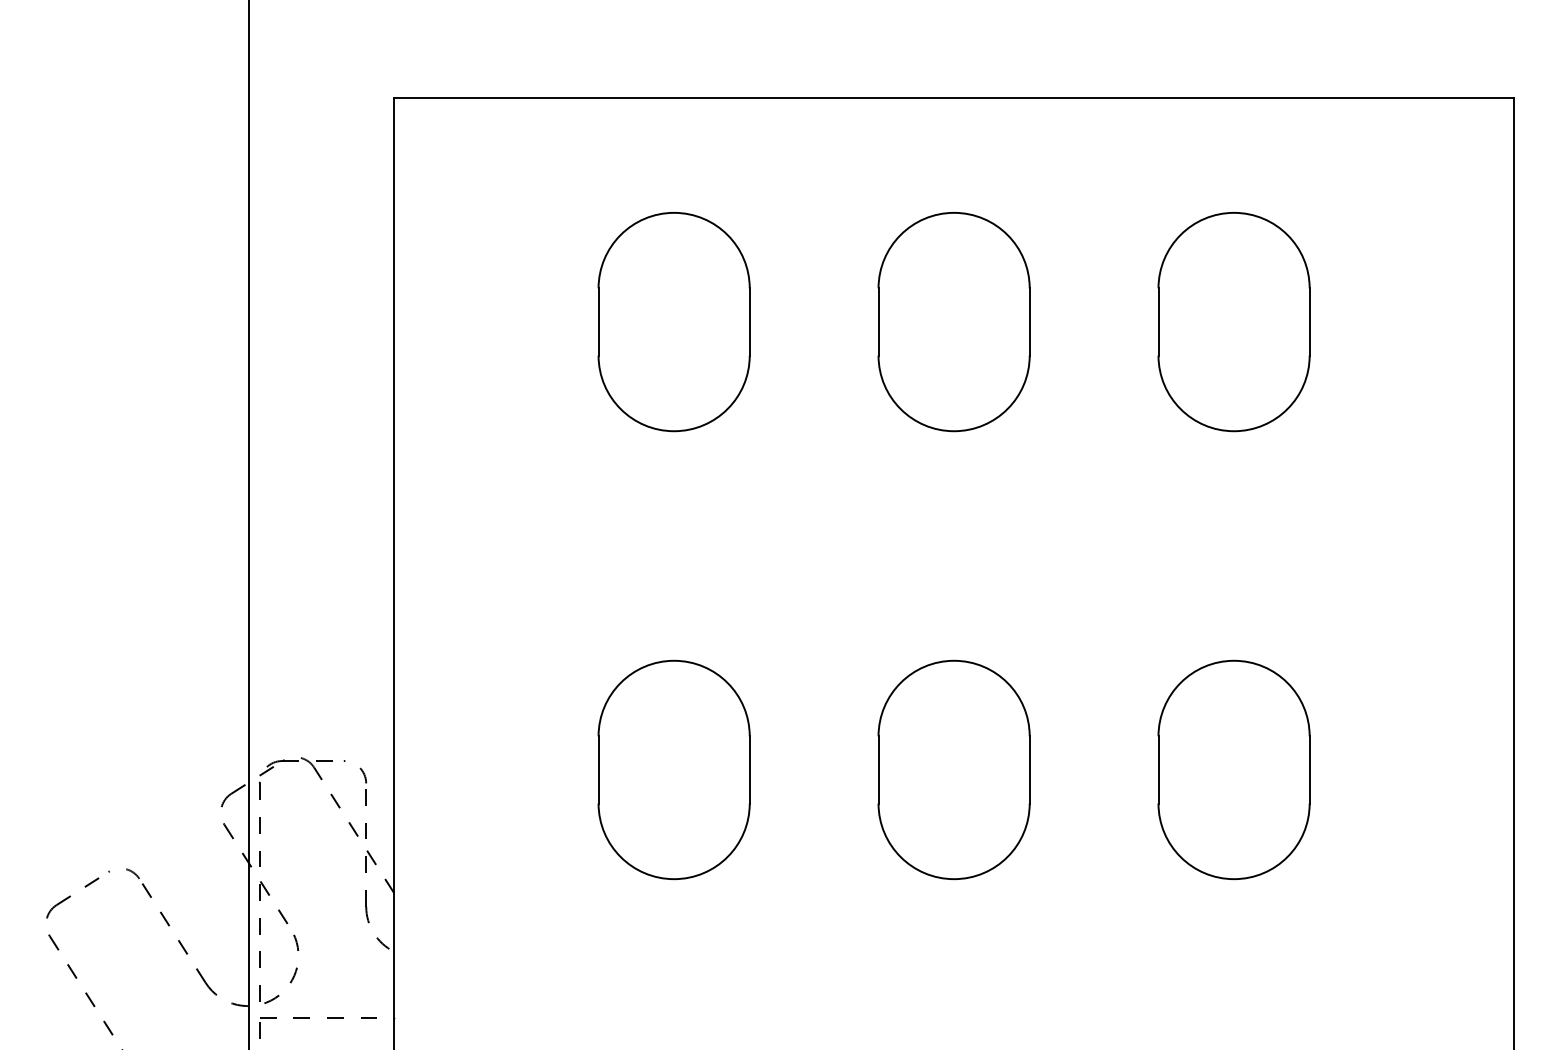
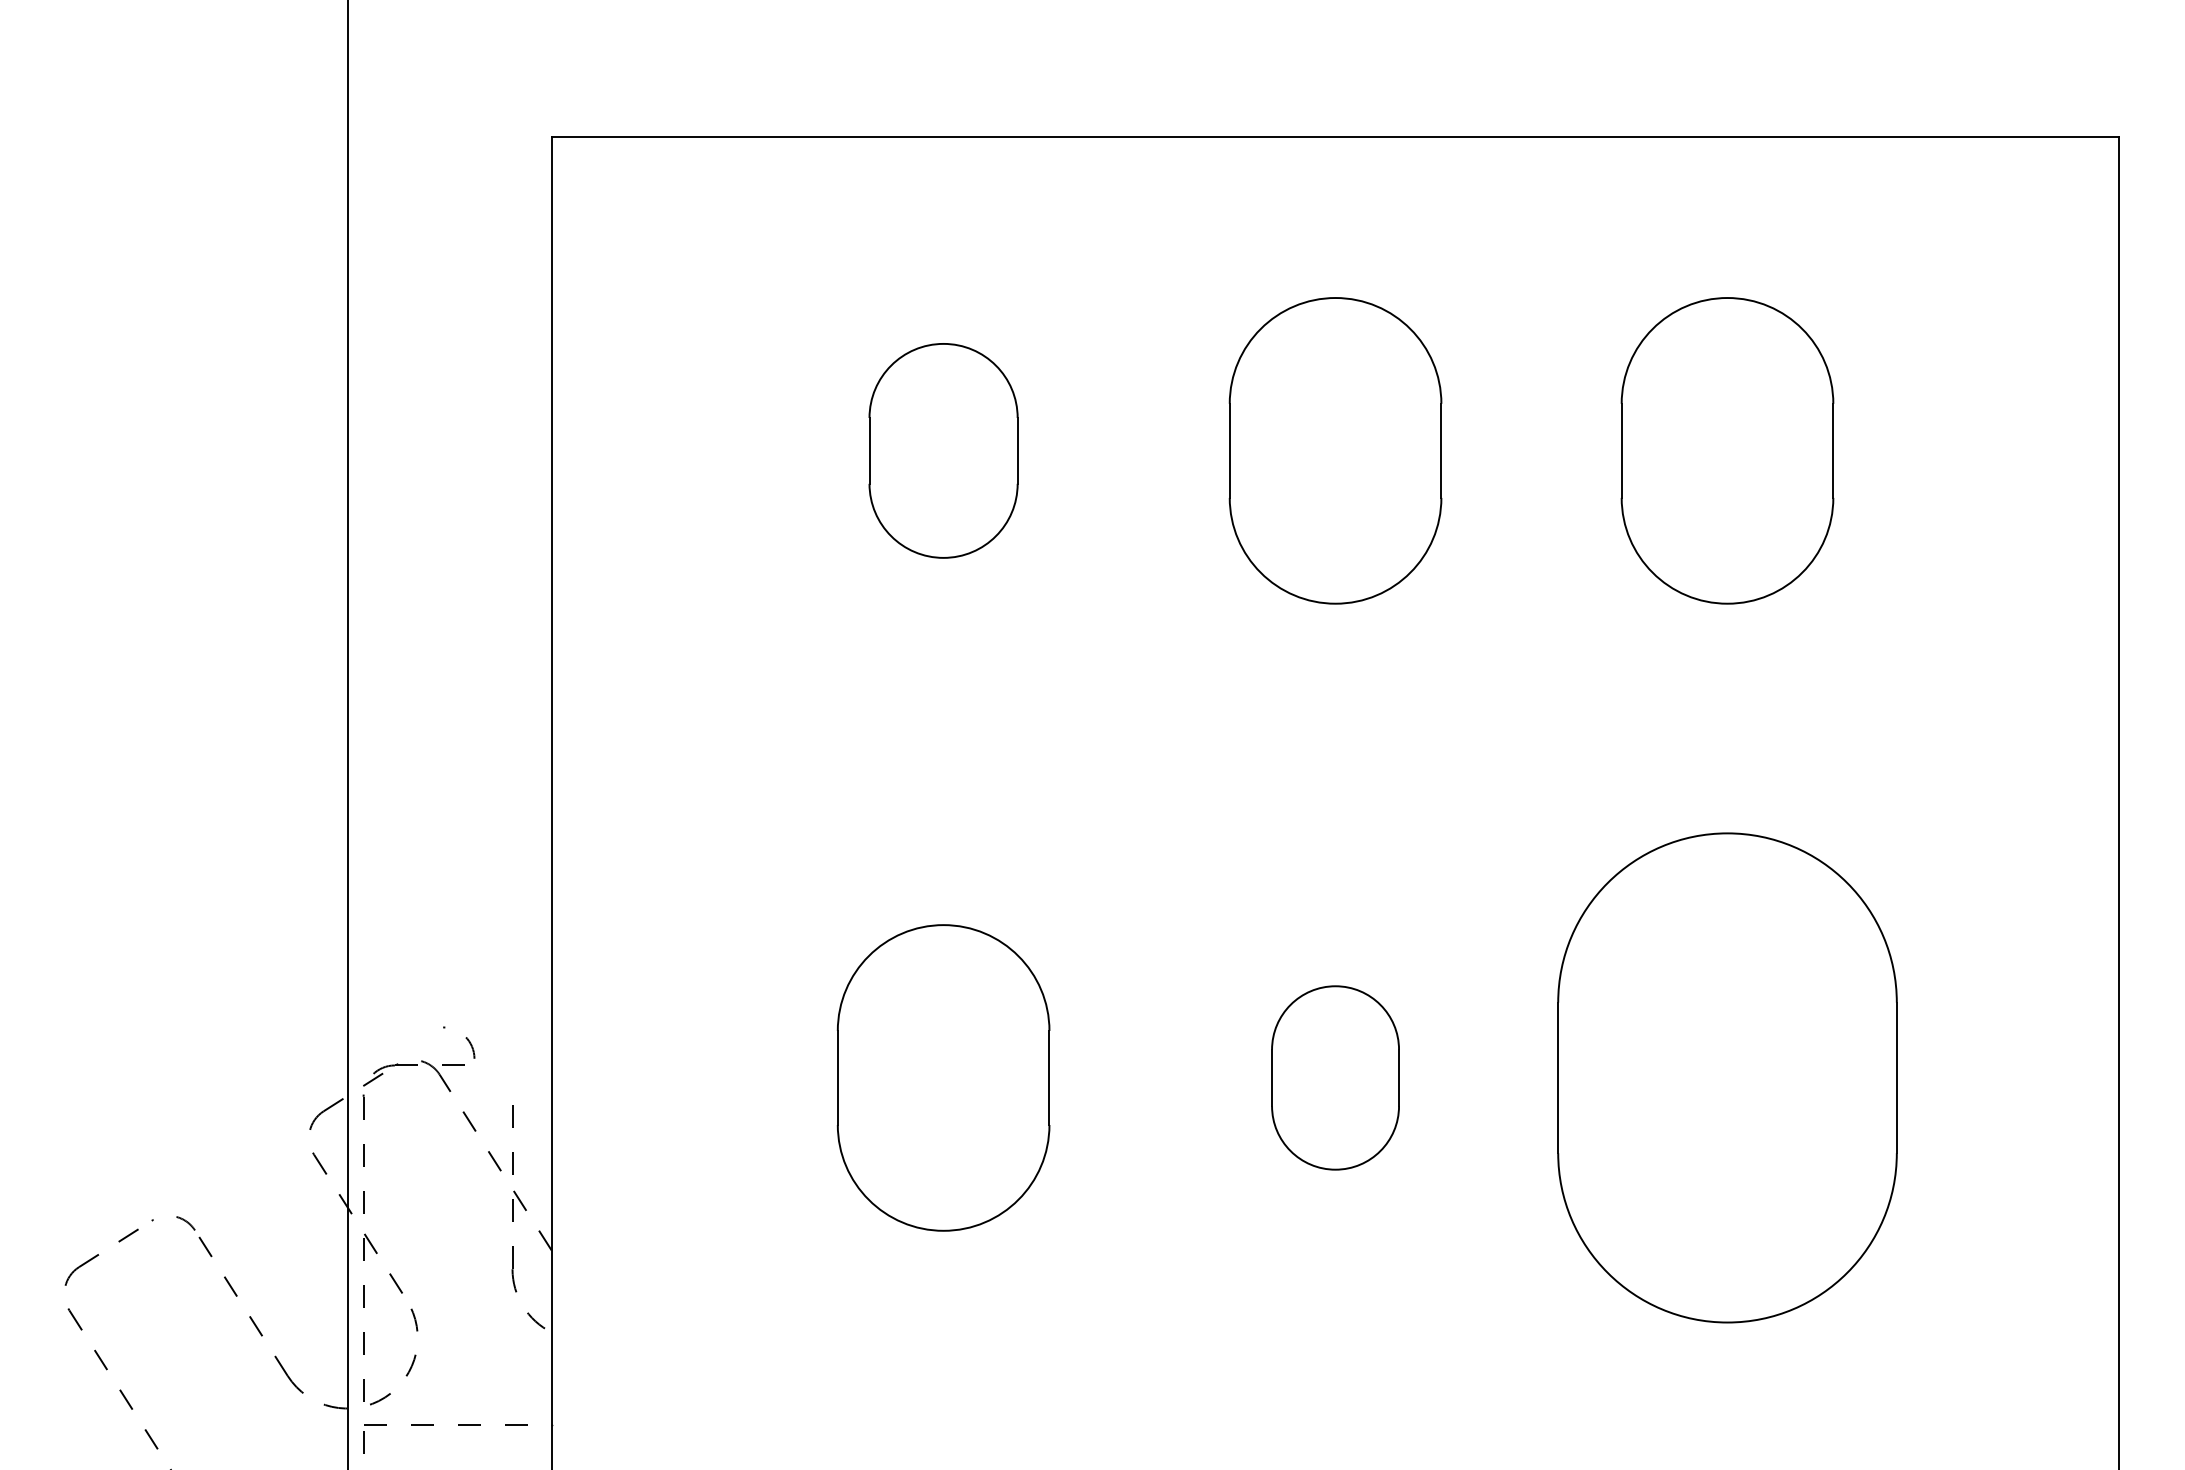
part: (674, 321) -> (943, 450), size x0.7
arc: (359, 768) -> (465, 1038), moved
part: (954, 769) -> (1335, 1077), size x0.6
part: (1234, 769) -> (1727, 1077), size x1.6

